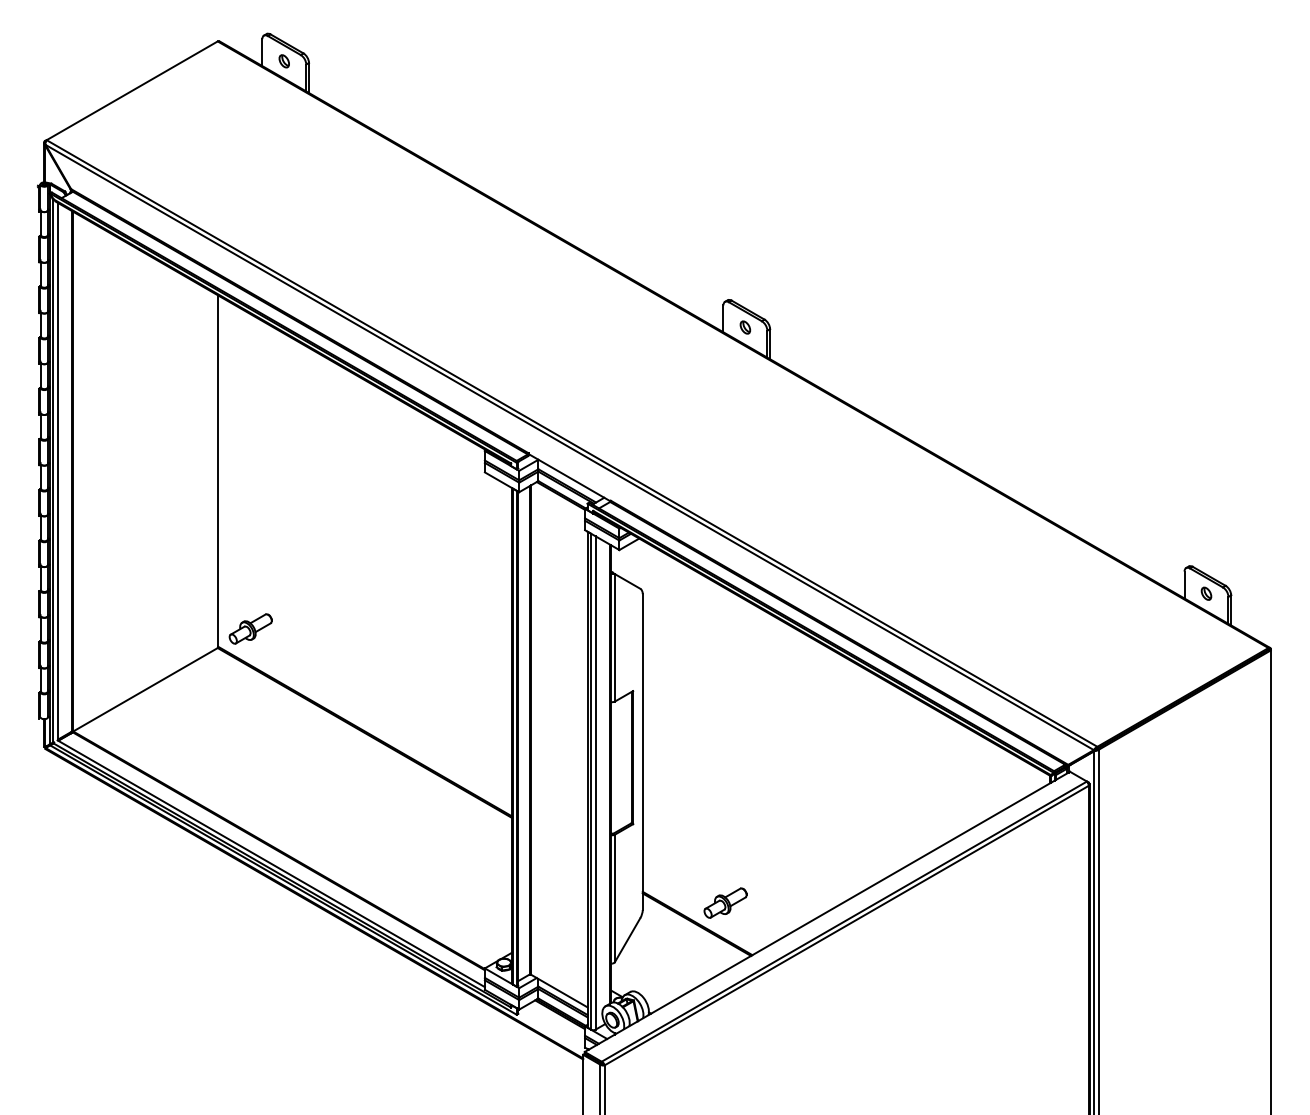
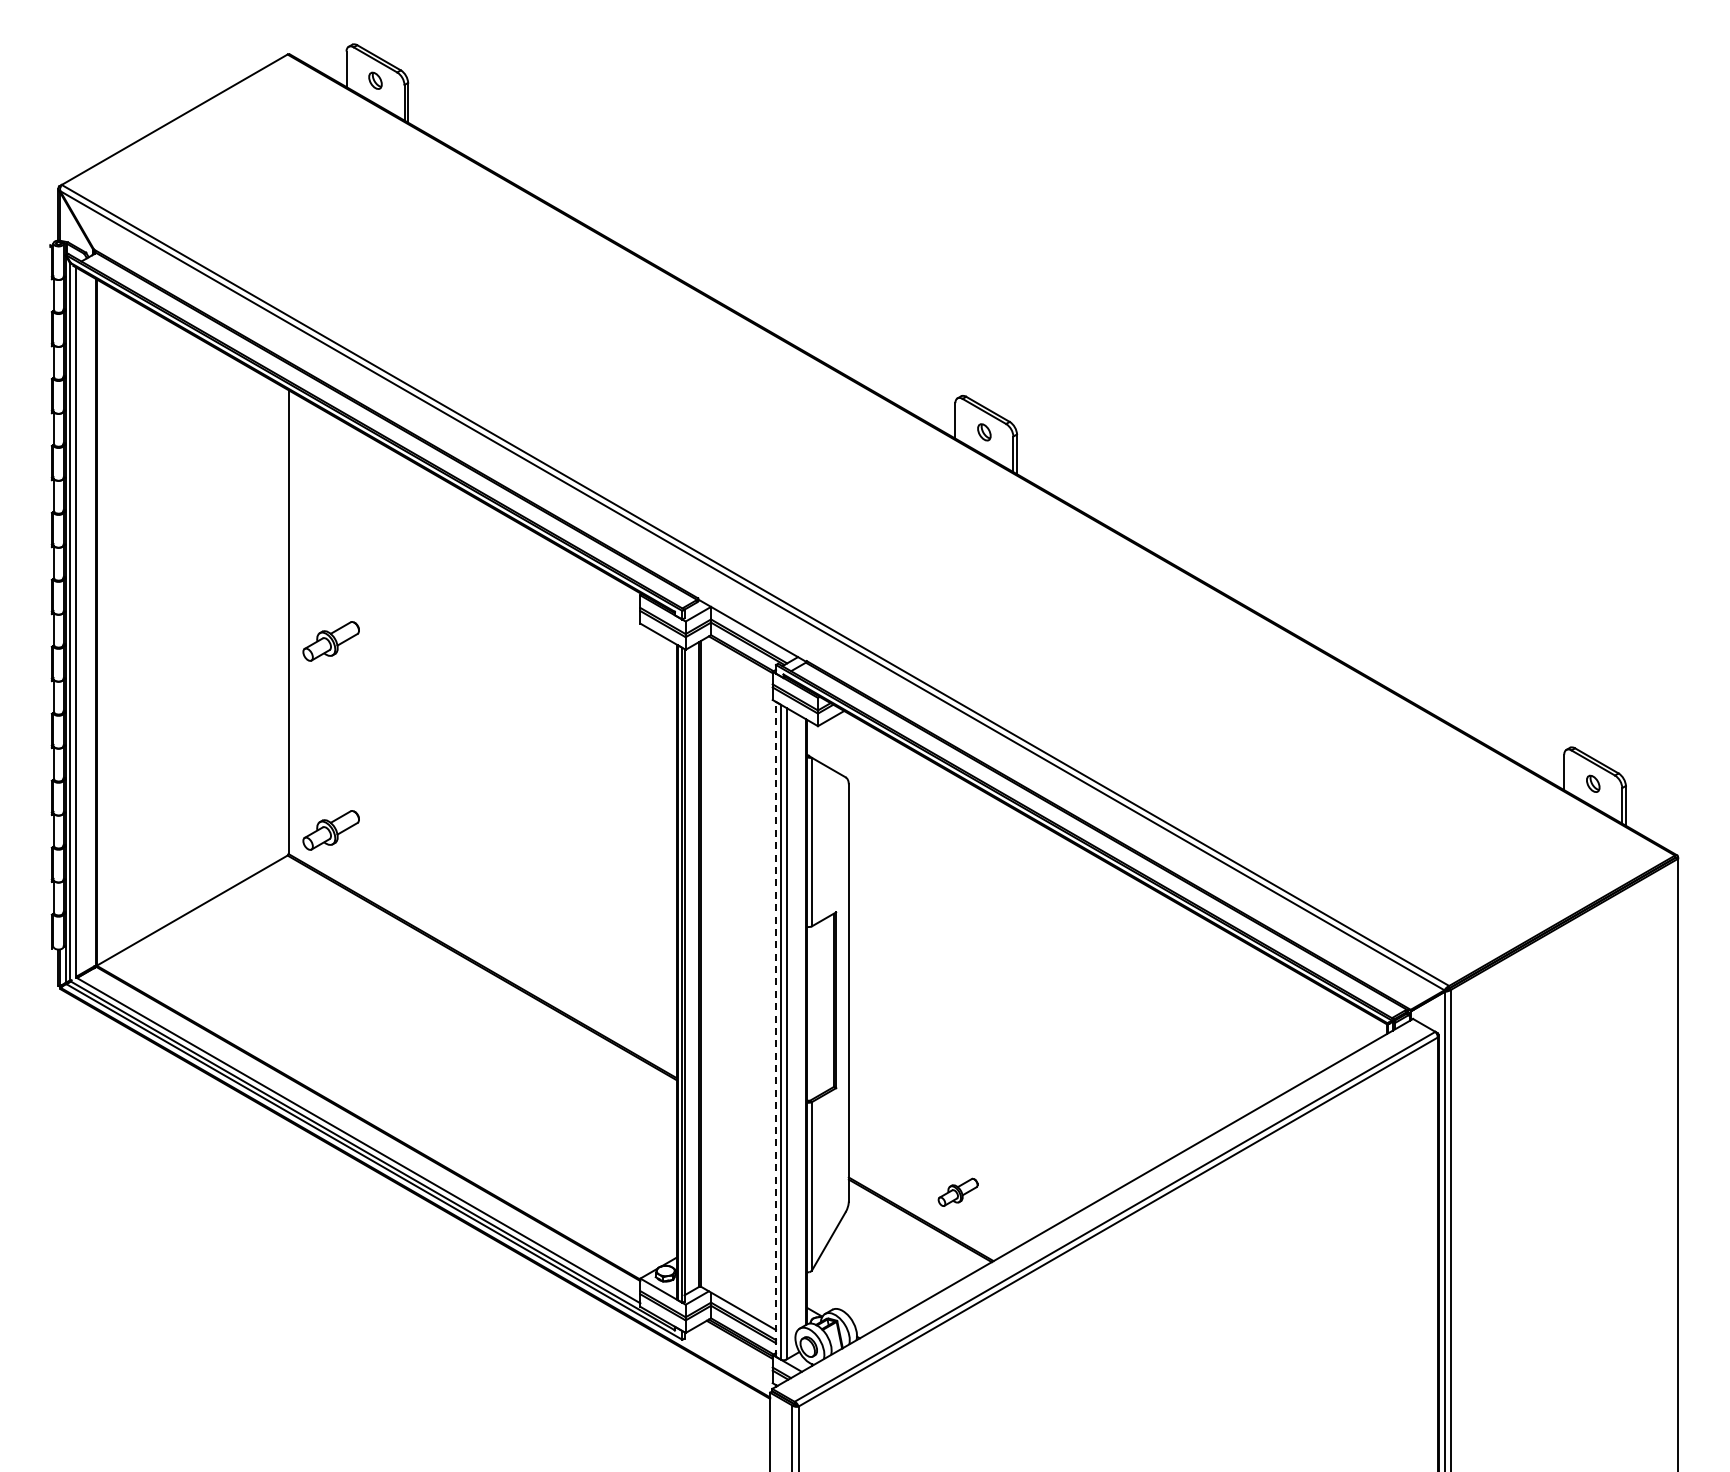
part: (250, 485) -> (330, 641), added
line: (587, 779) -> (776, 1028), solid -> dashed
part: (725, 903) -> (957, 1192), size x0.7

